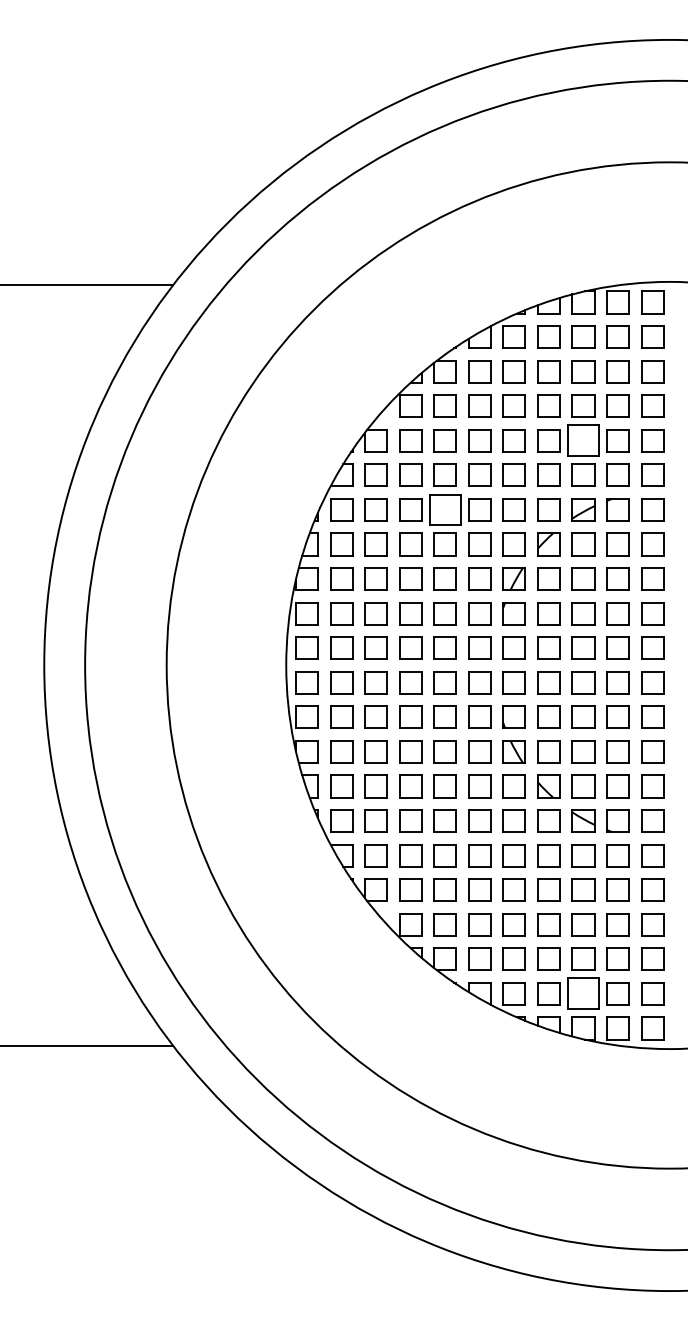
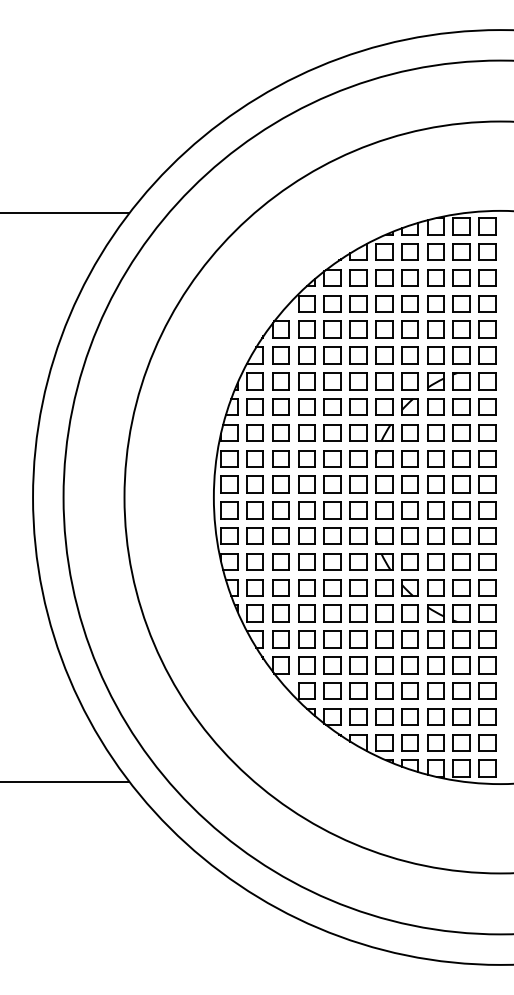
part: (583, 440) -> (435, 329), size x0.71
part: (444, 509) -> (332, 380), size x0.71
part: (583, 993) -> (435, 742), size x0.71

